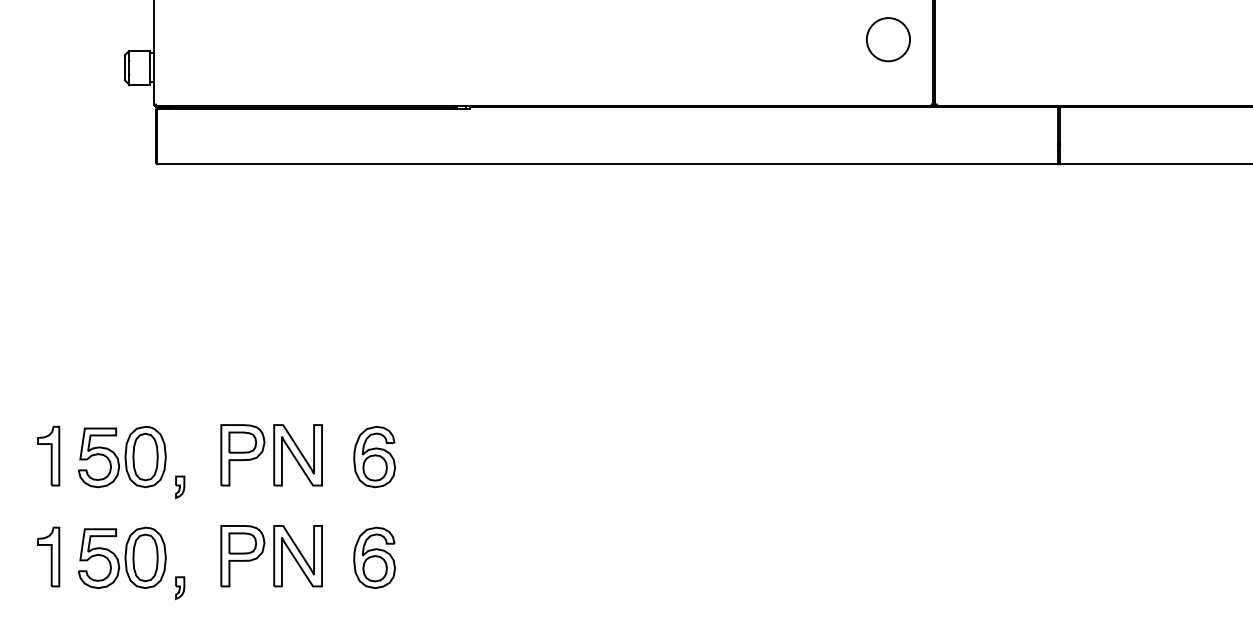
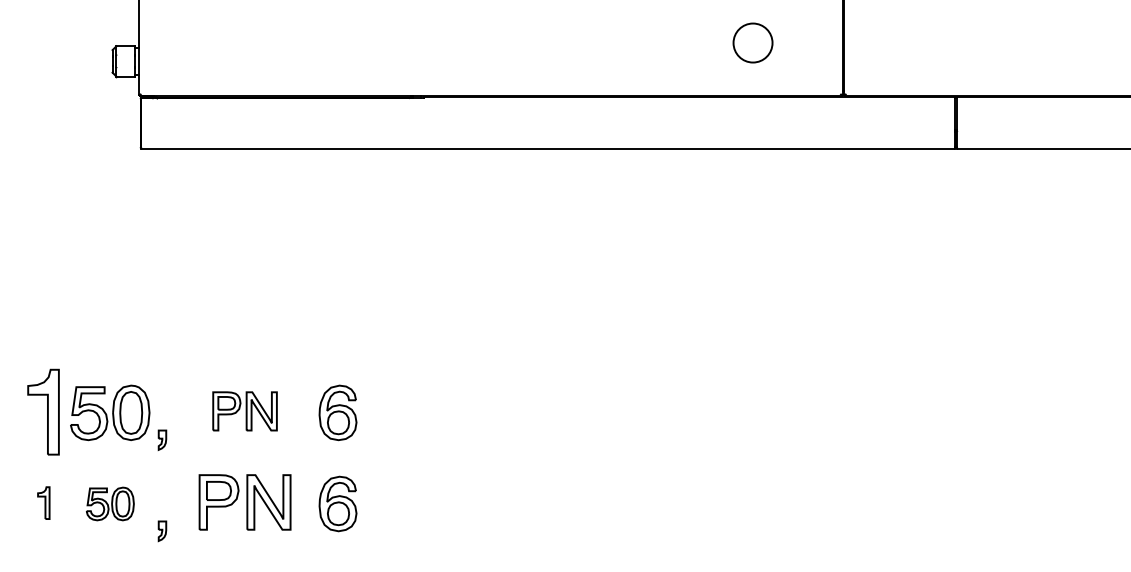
circle: (887, 39) -> (752, 42), moved
part: (48, 455) -> (43, 411), size x1.6
part: (271, 455) -> (244, 411), size x0.7
part: (48, 556) -> (43, 502), size x0.6
part: (122, 557) -> (110, 503), size x0.6

